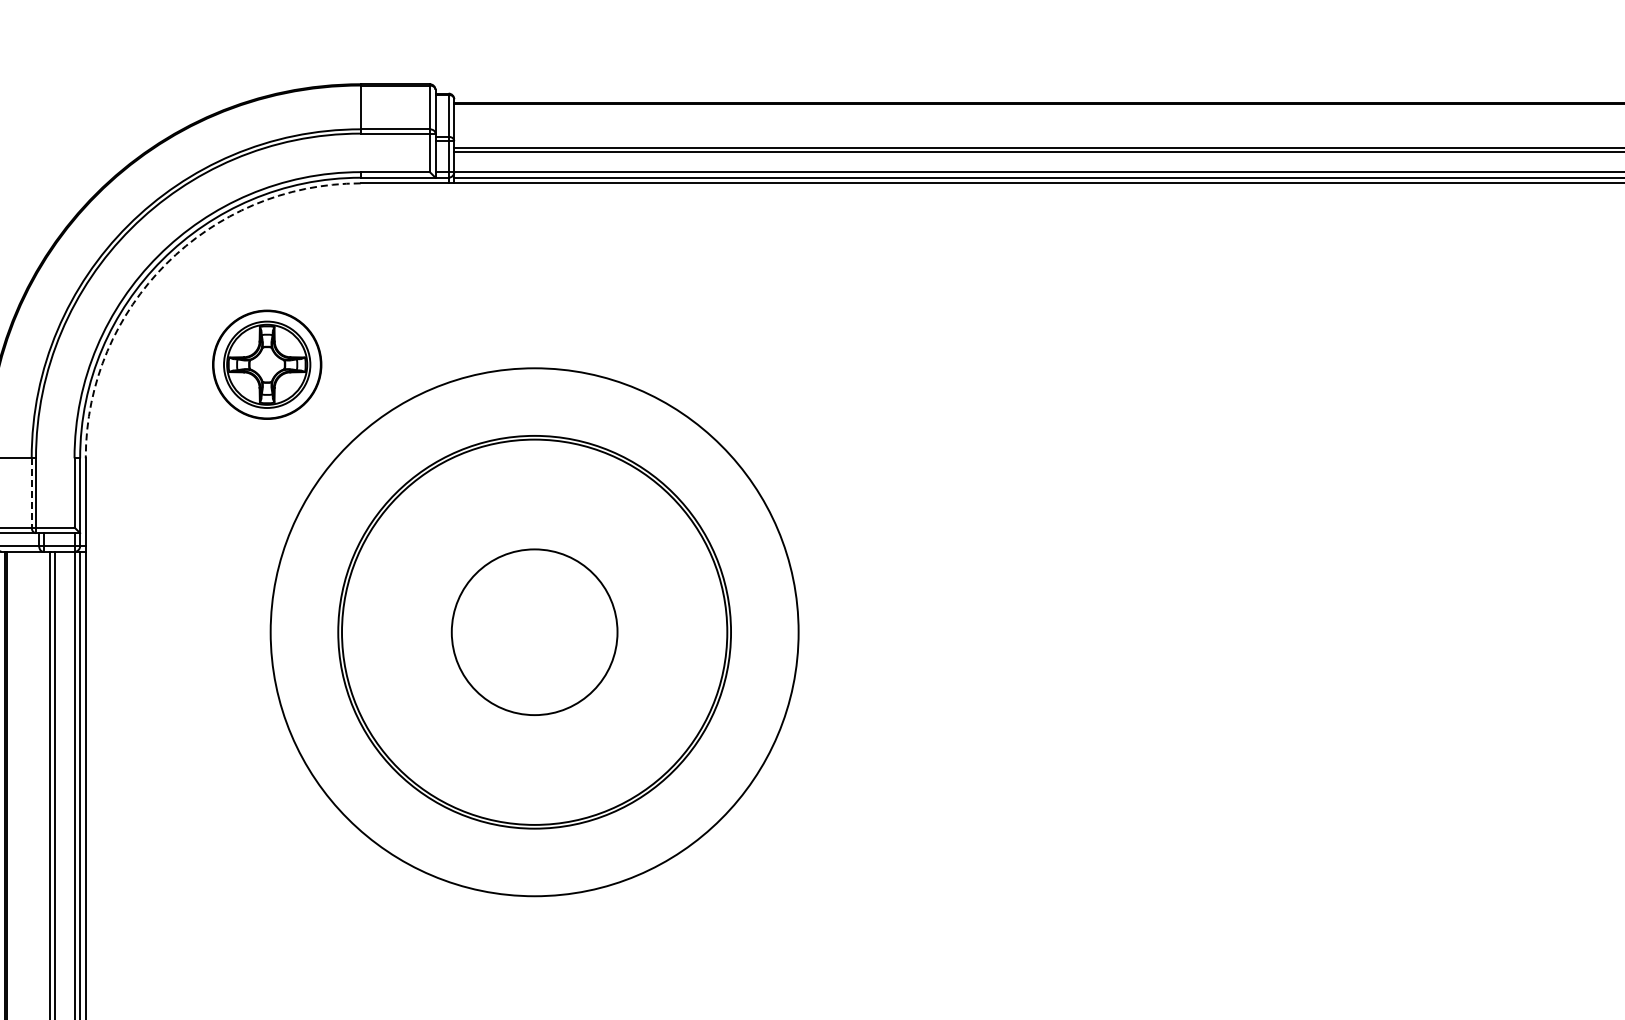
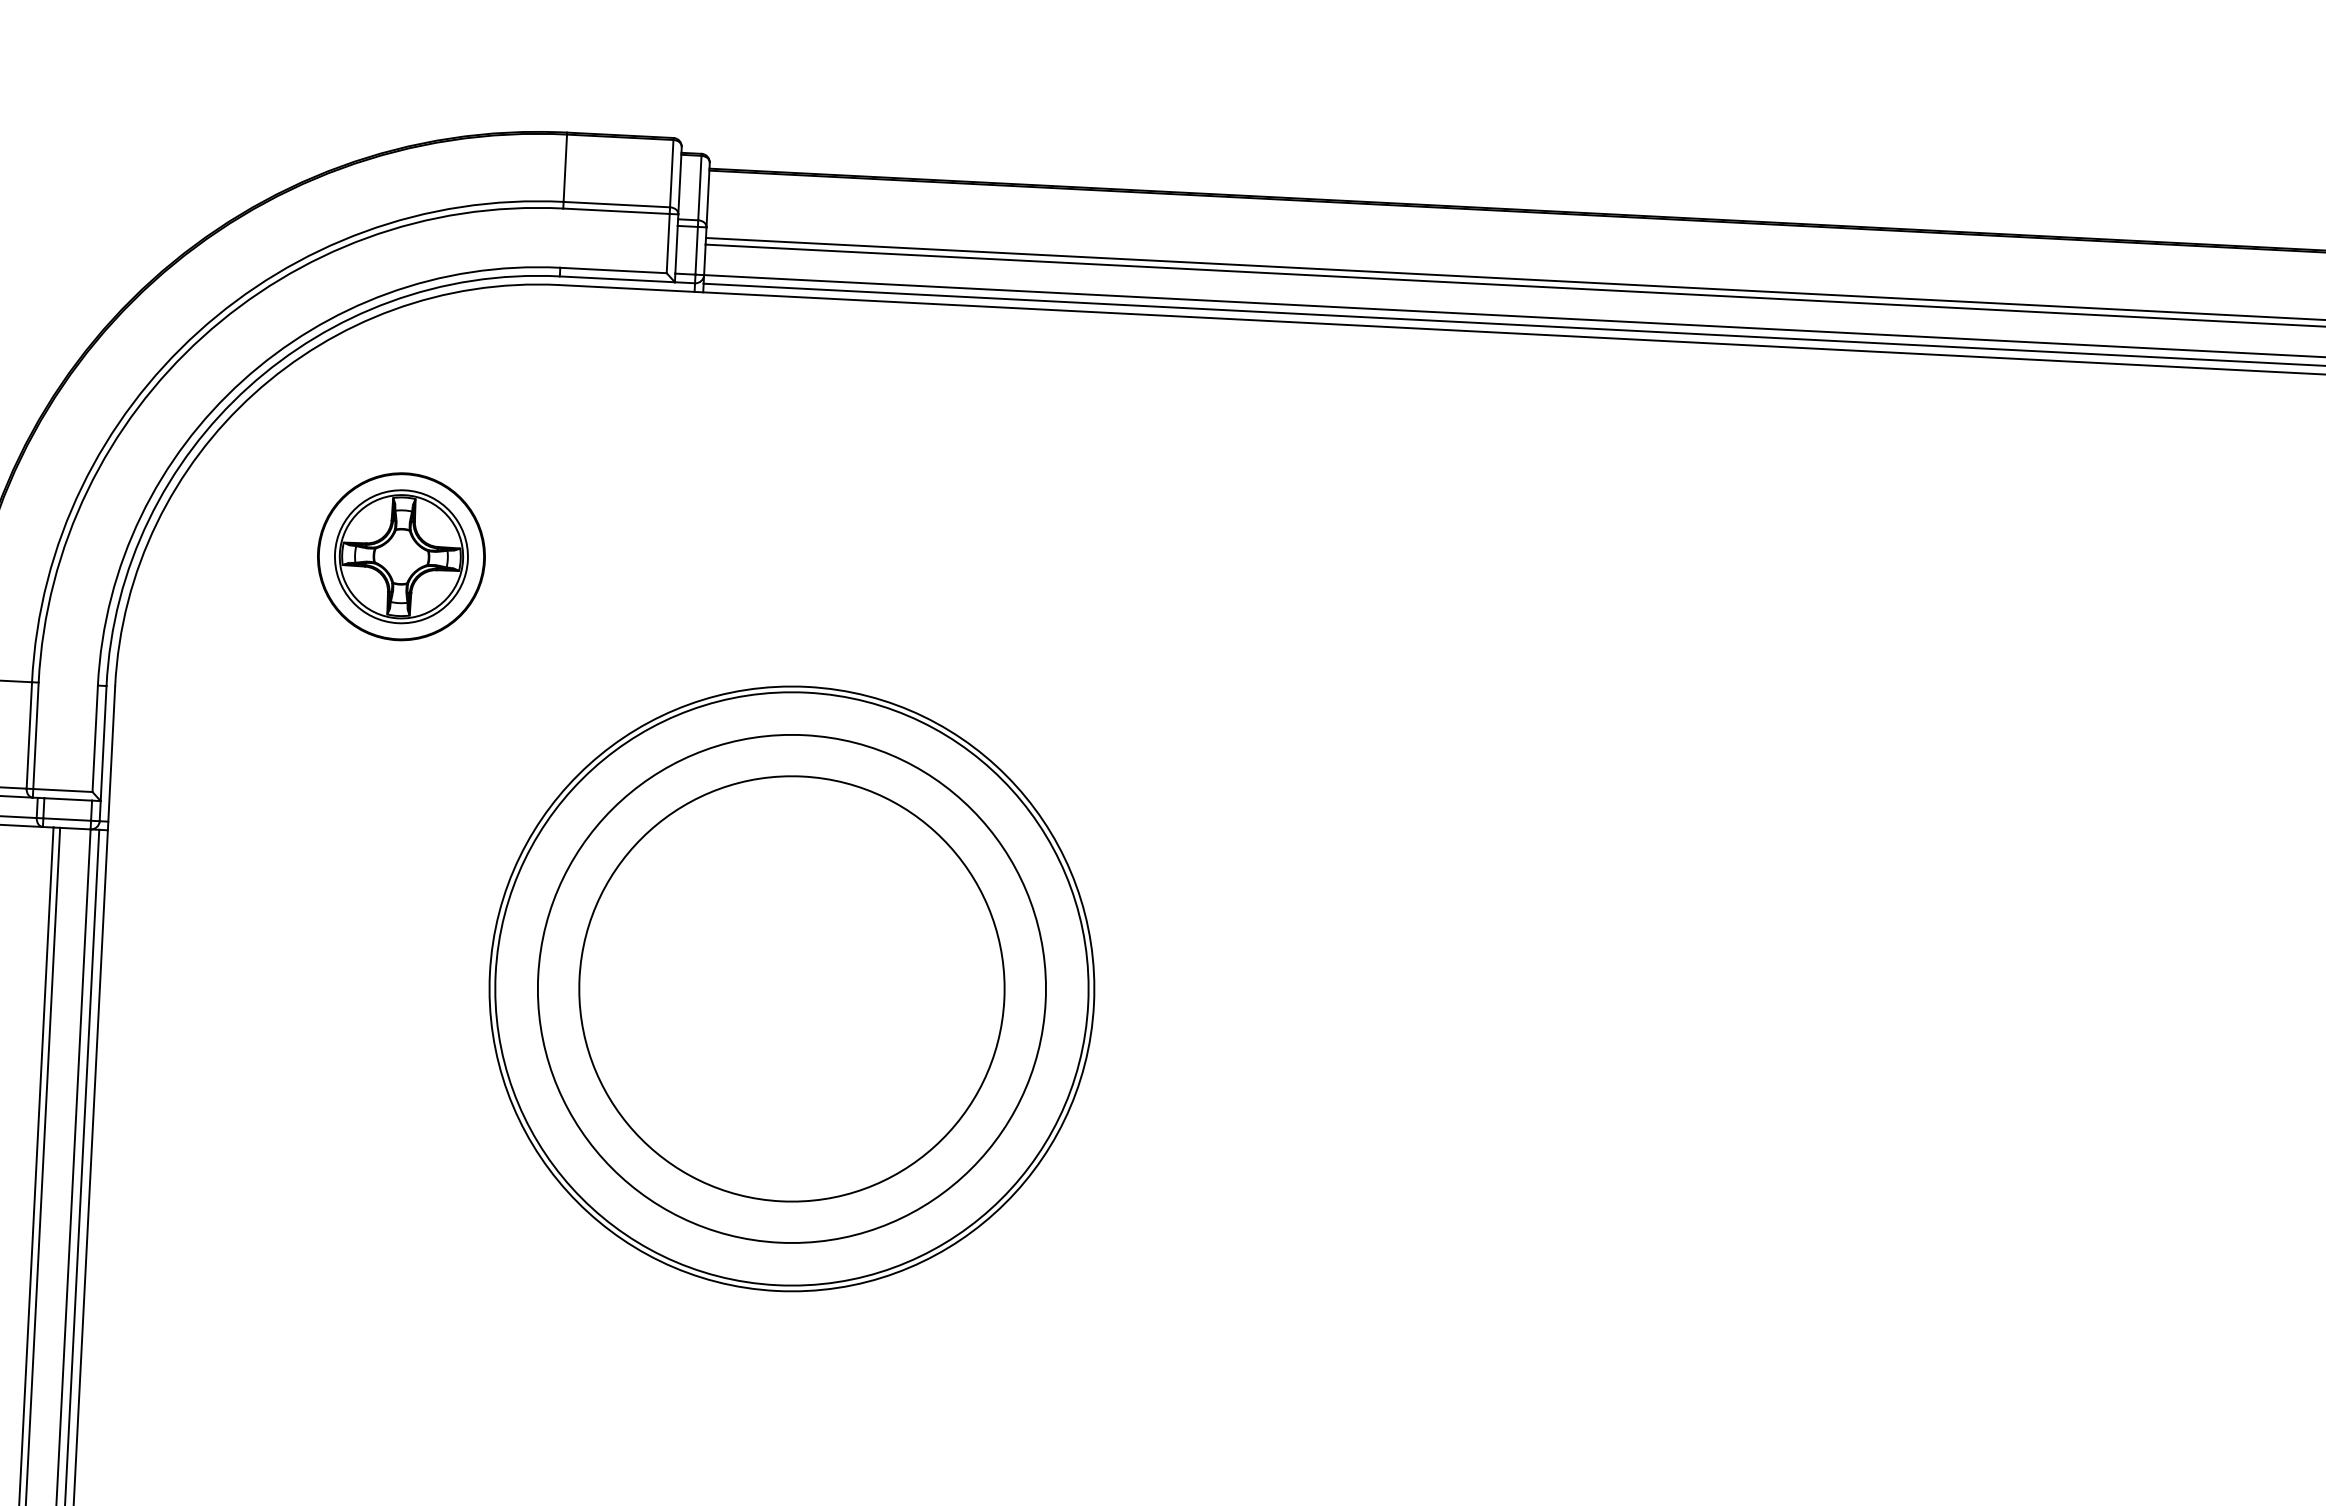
arc: (166, 263) -> (254, 393), dashed -> solid
line: (31, 492) -> (29, 734), dashed -> solid
circle: (534, 632) -> (791, 989), size x0.62
circle: (534, 632) -> (791, 989), size x1.67

